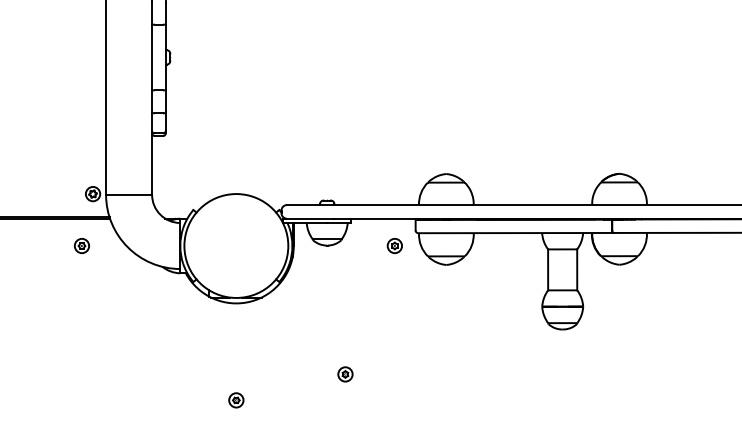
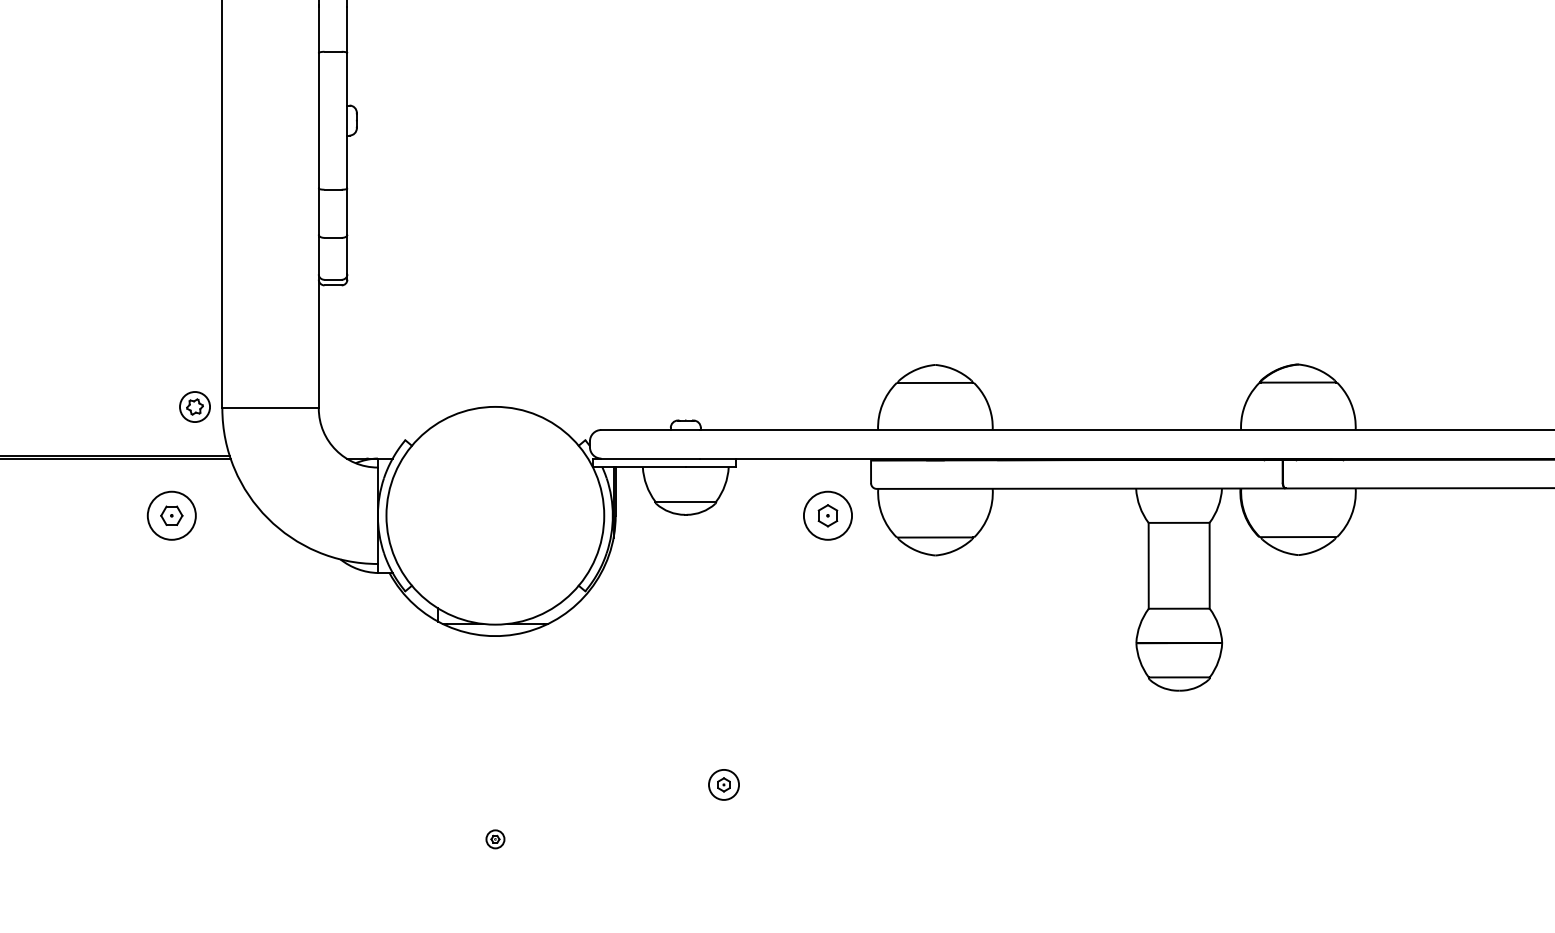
part: (81, 245) -> (170, 514), size x1.6
part: (394, 245) -> (826, 514), size x1.6
part: (236, 400) -> (495, 839), size x0.6

